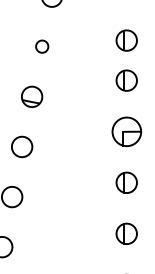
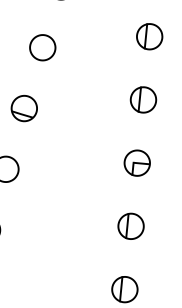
part: (126, 40) -> (149, 36), moved
part: (42, 46) -> (43, 47), size x1.67
part: (126, 131) -> (137, 162), size x0.71

